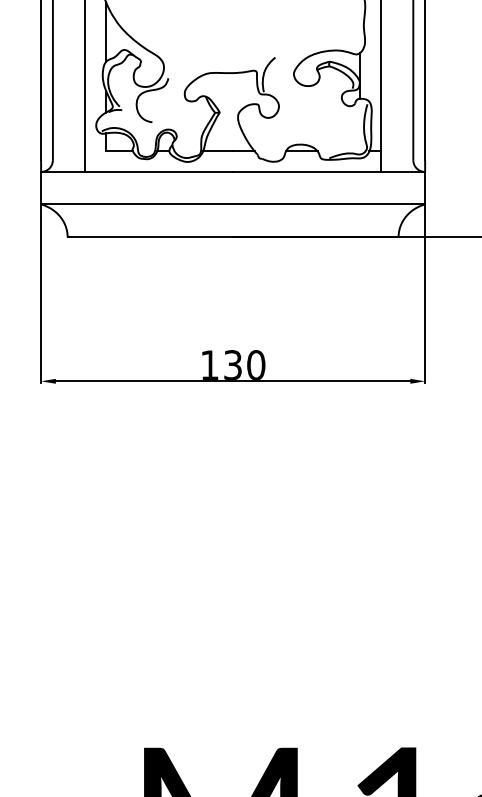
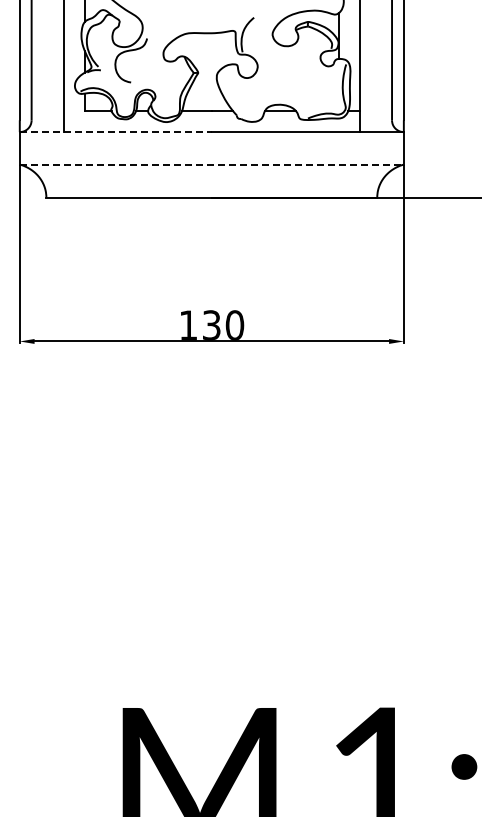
line: (137, 172) -> (116, 132), solid -> dashed
line: (233, 204) -> (212, 164), solid -> dashed

